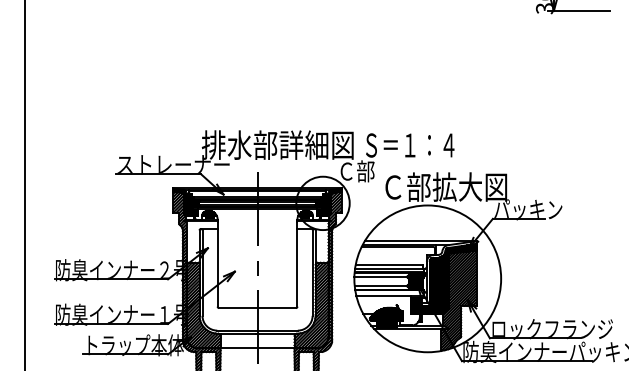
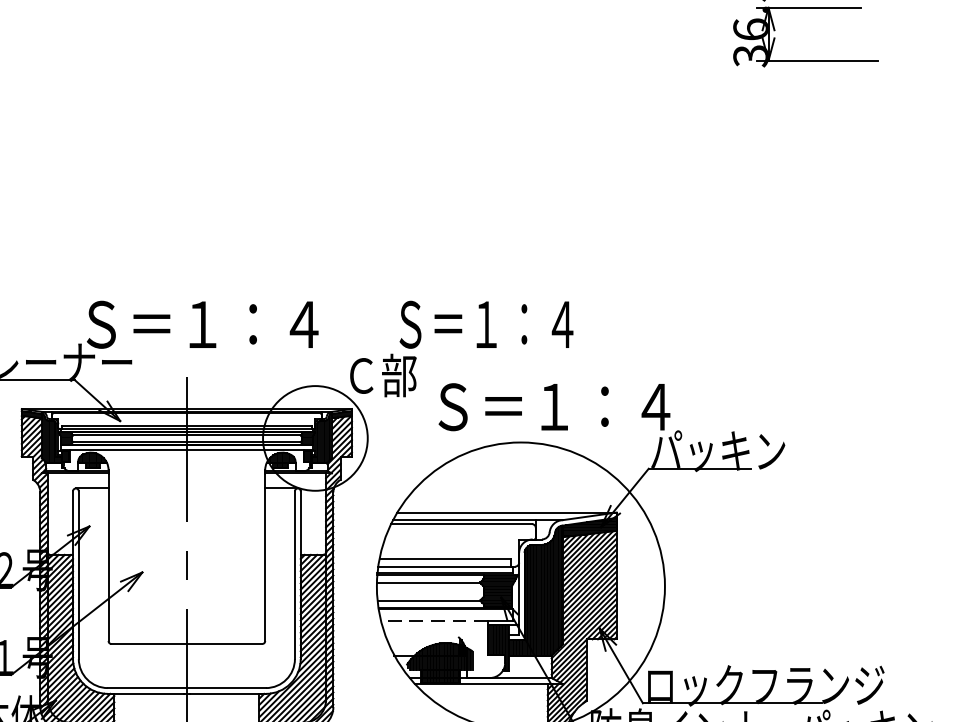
text: (277, 144) -> (226, 322), 排水部詳細図 -> Ｓ＝１：４
text: (446, 186) -> (557, 405), Ｃ部拡大図 -> Ｓ＝１：４
line: (383, 296) -> (434, 621), solid -> dashed

